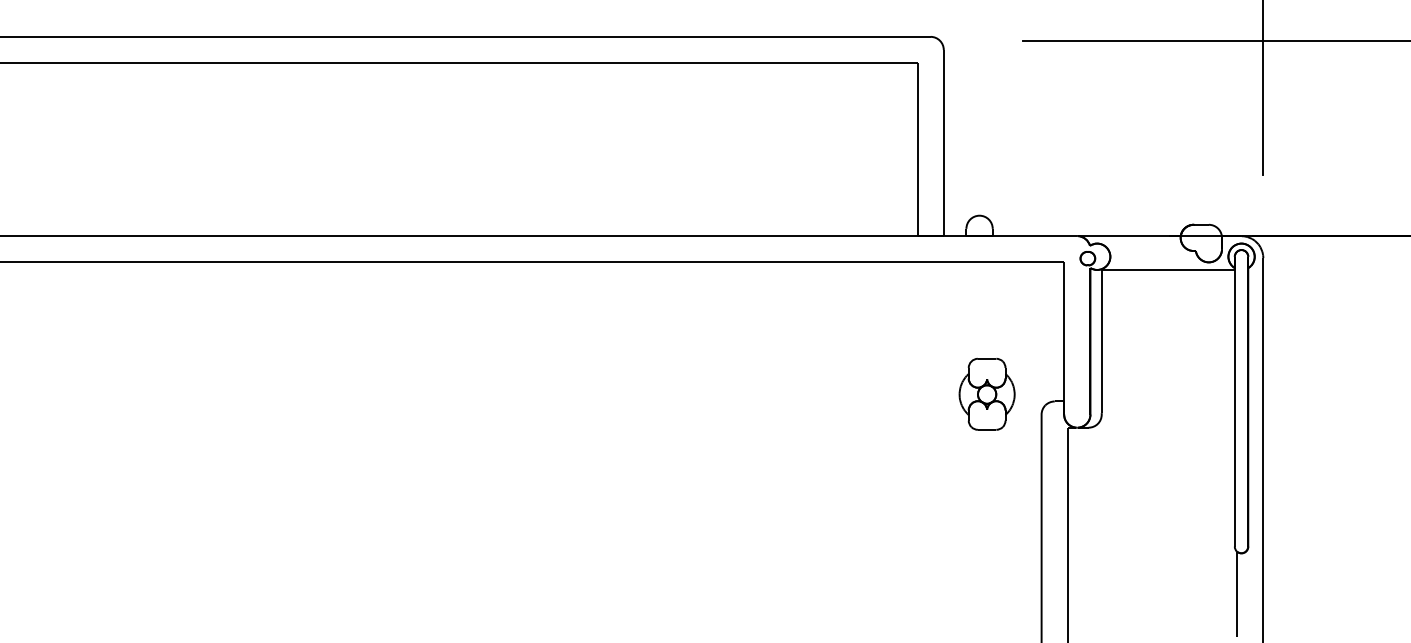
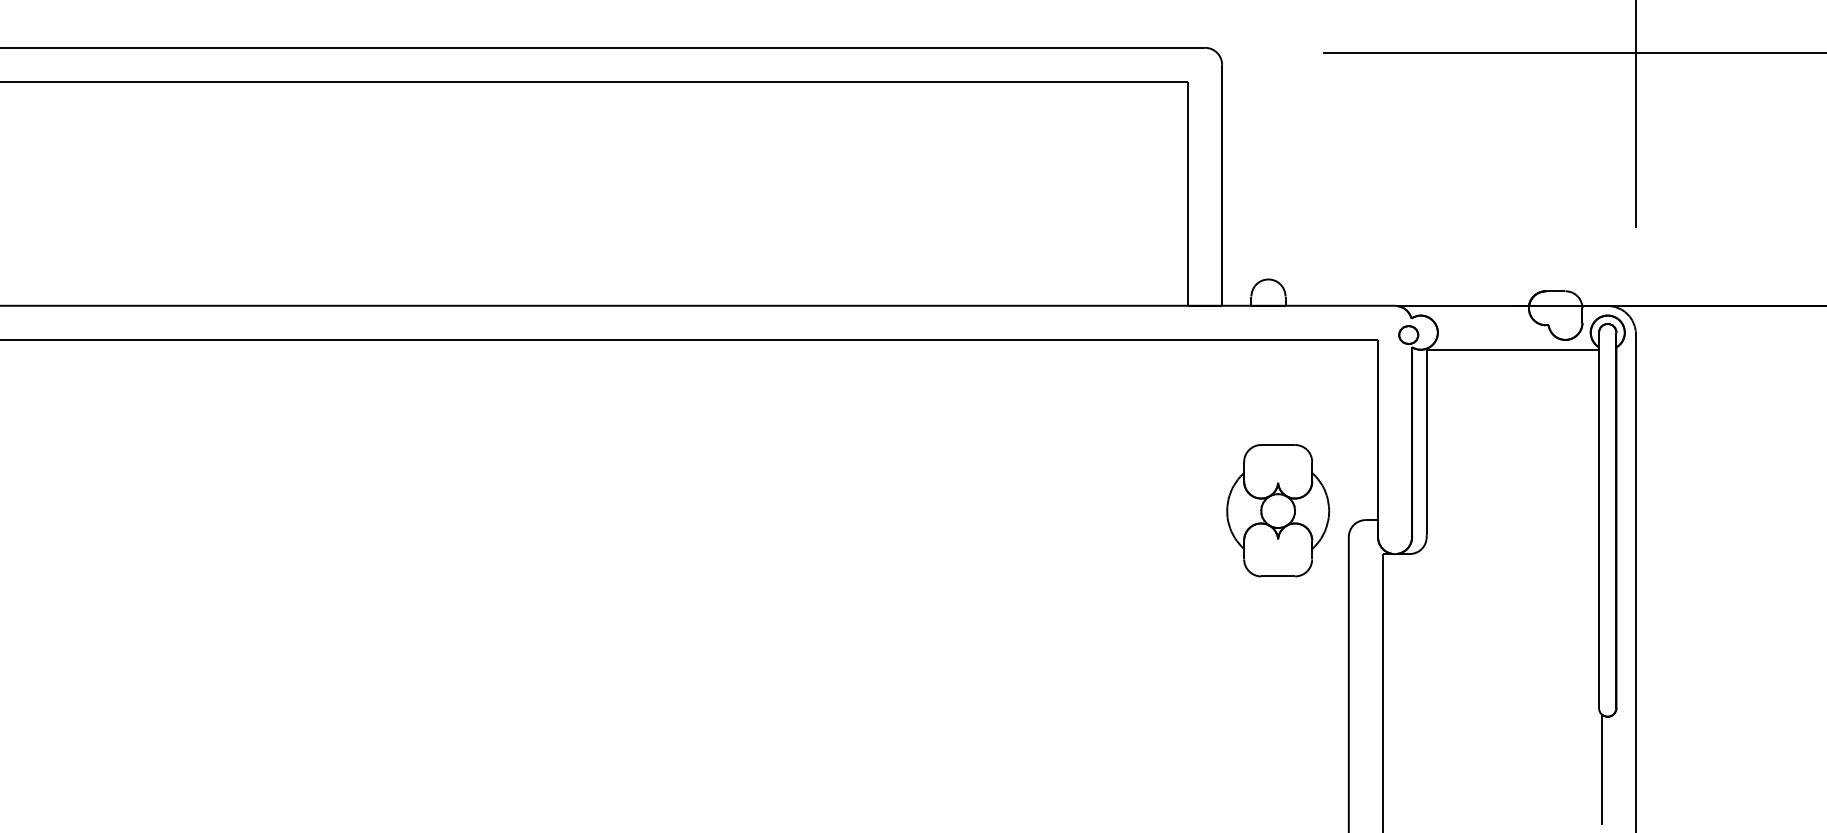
part: (987, 394) -> (1278, 510), size x1.43

